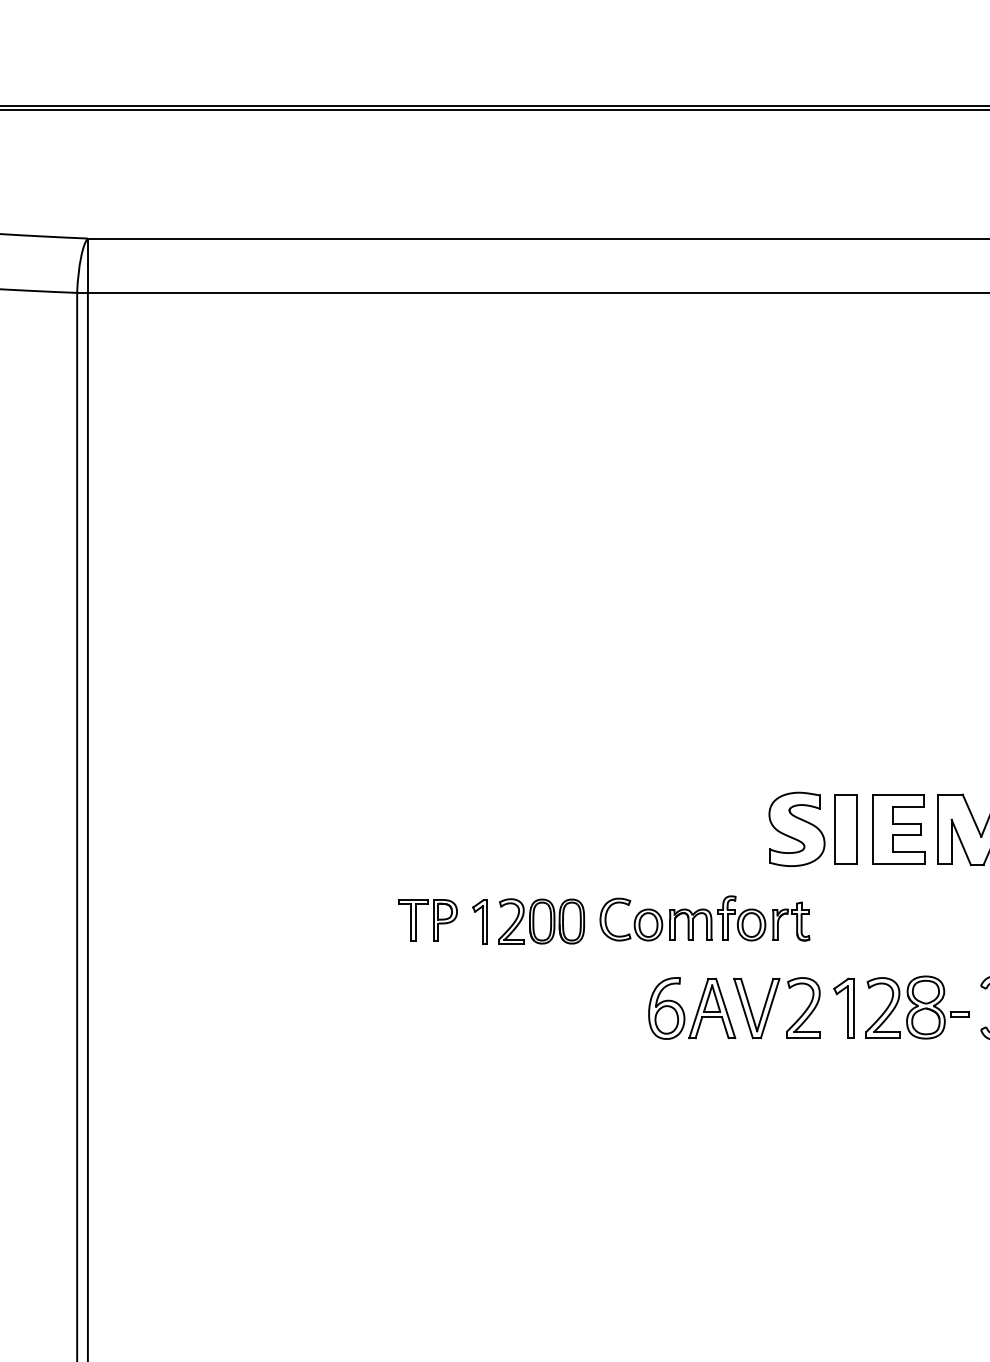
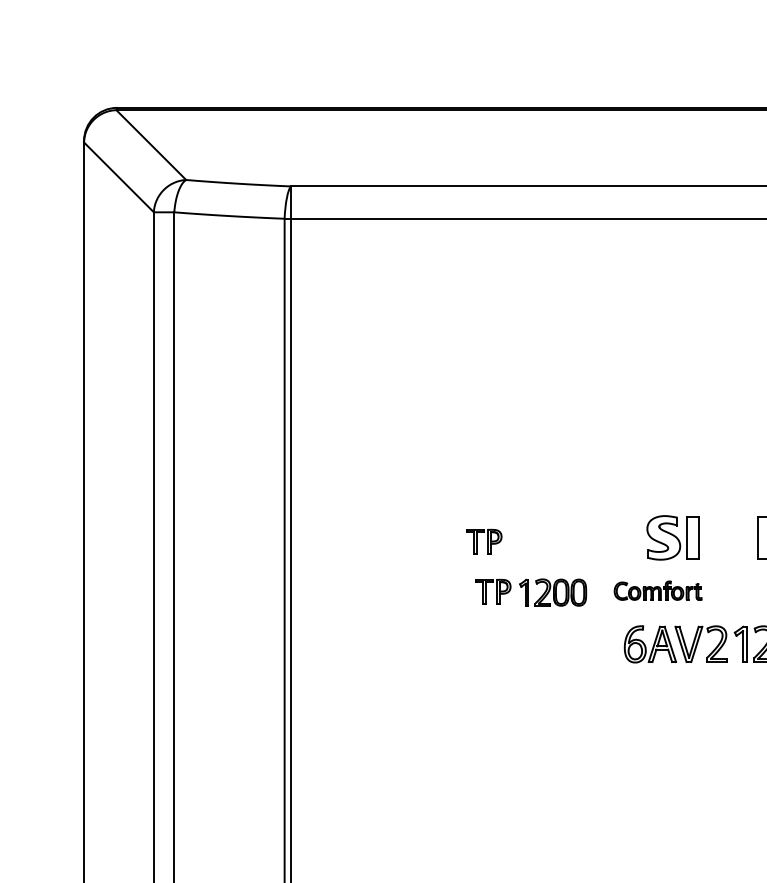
part: (811, 828) -> (672, 537), moved
part: (413, 835) -> (484, 541), added
part: (705, 917) -> (658, 590), size x0.7

